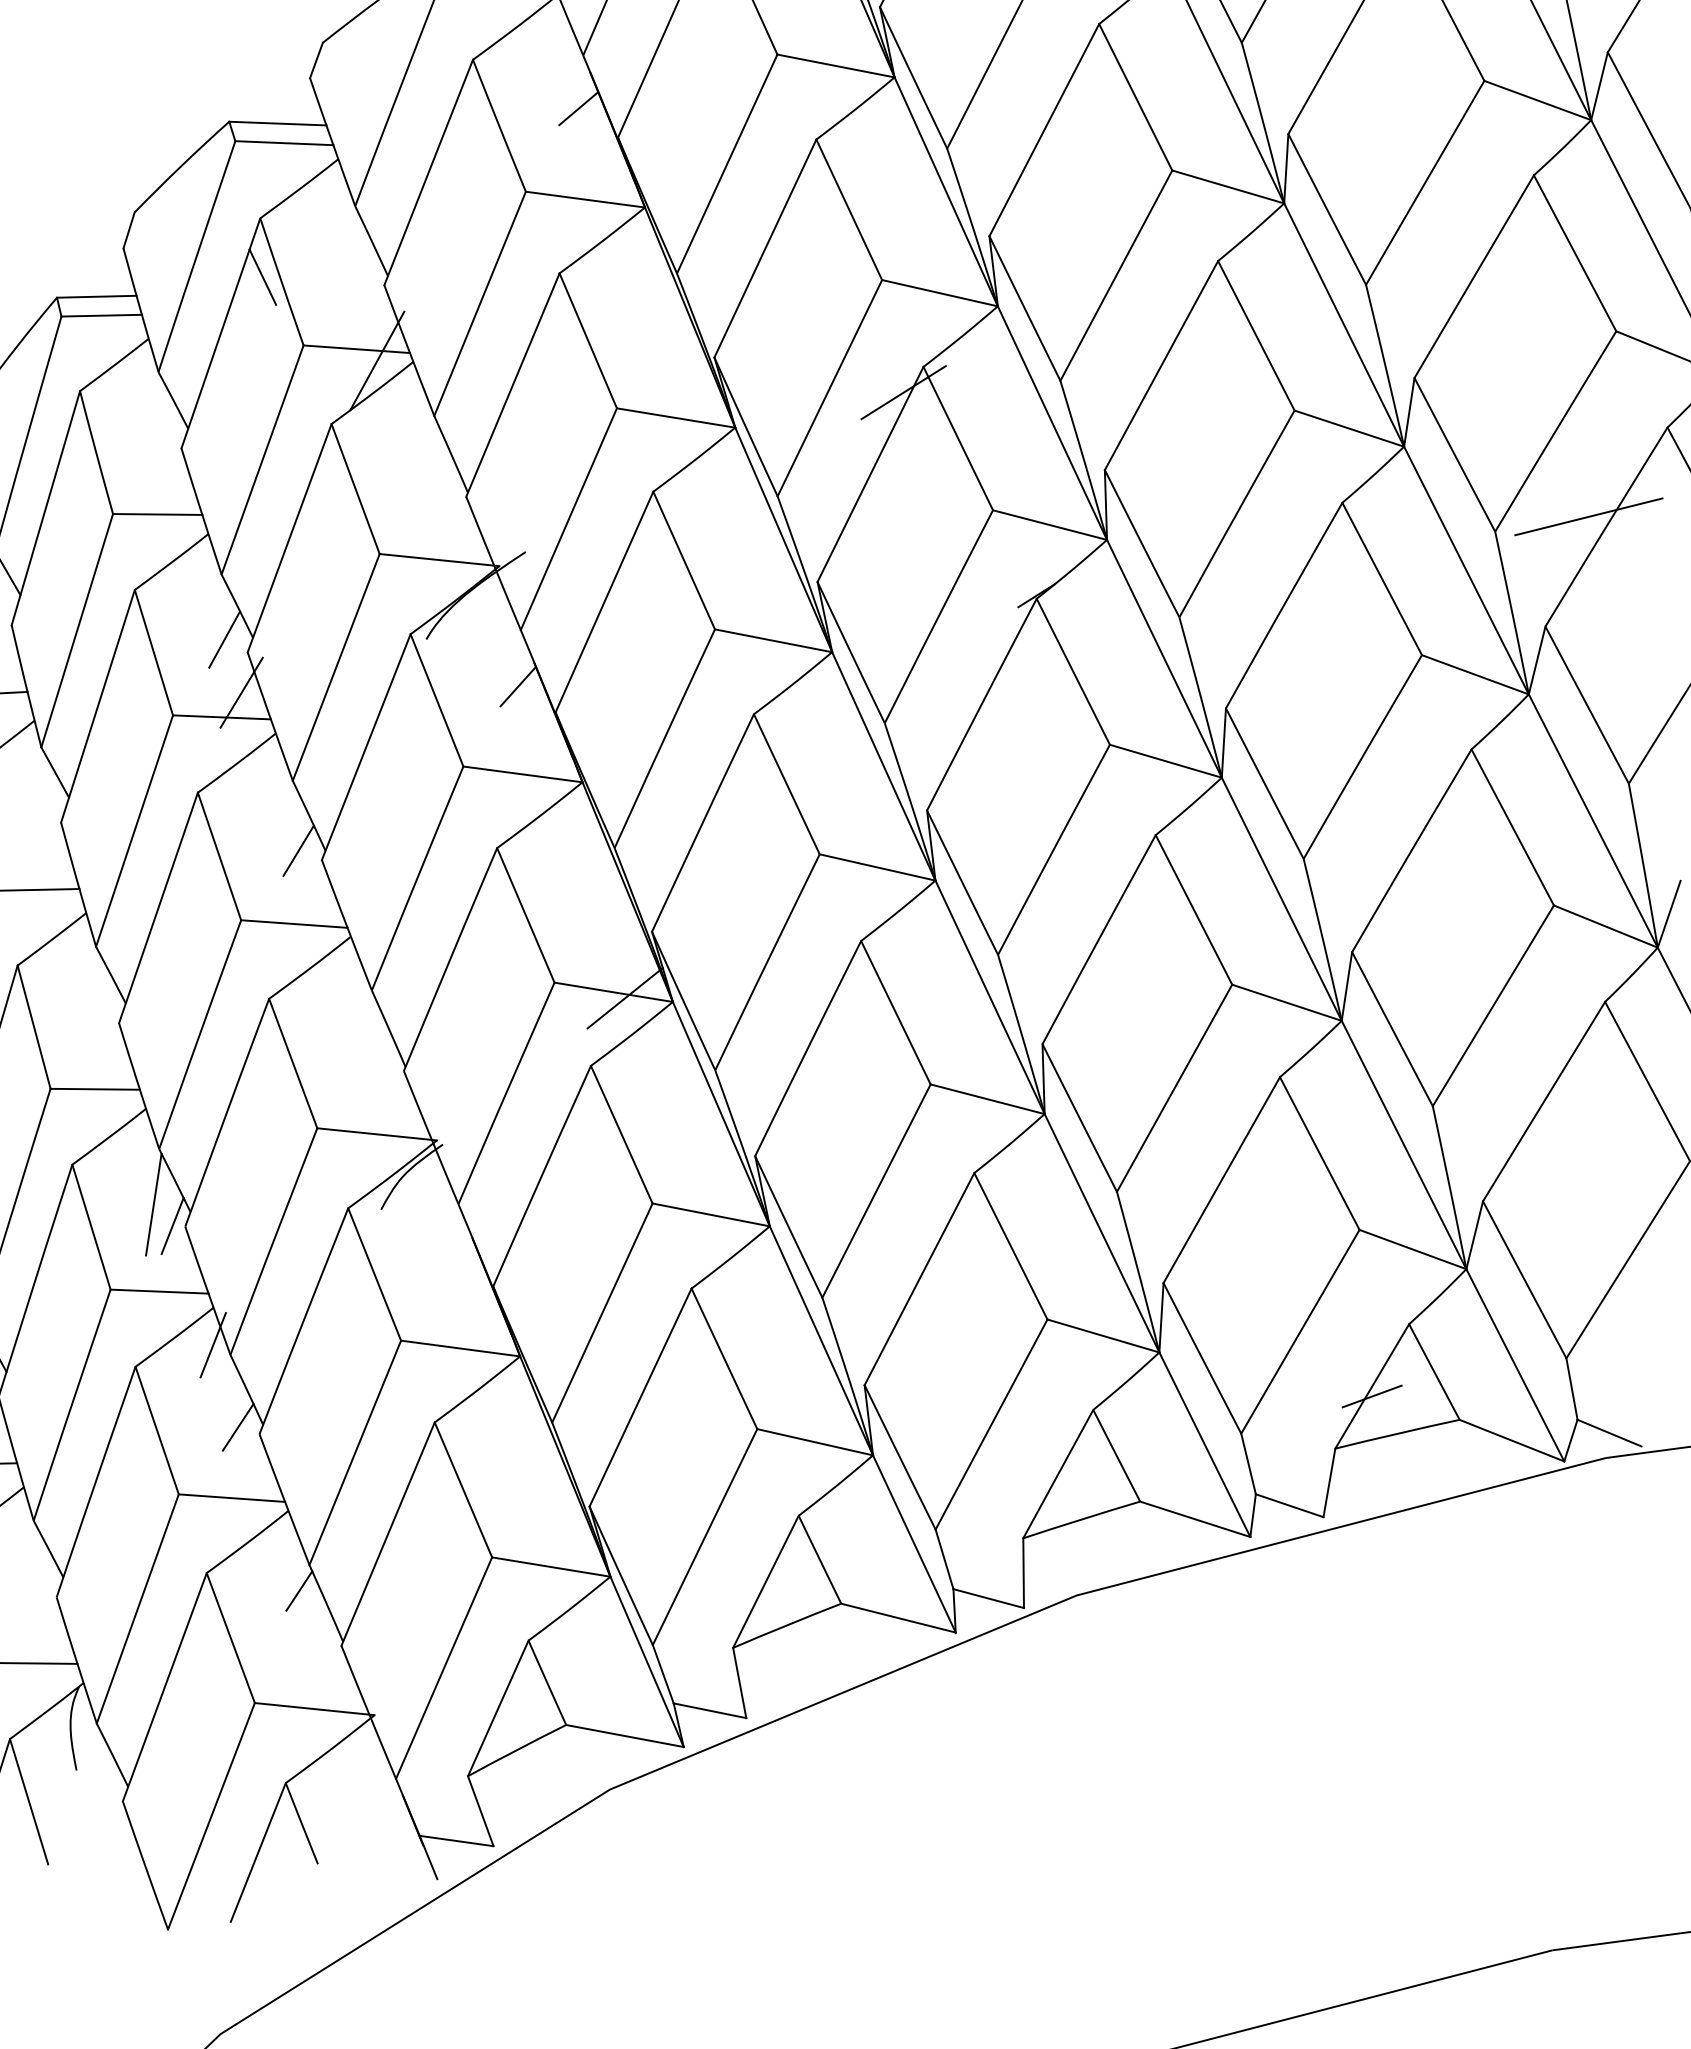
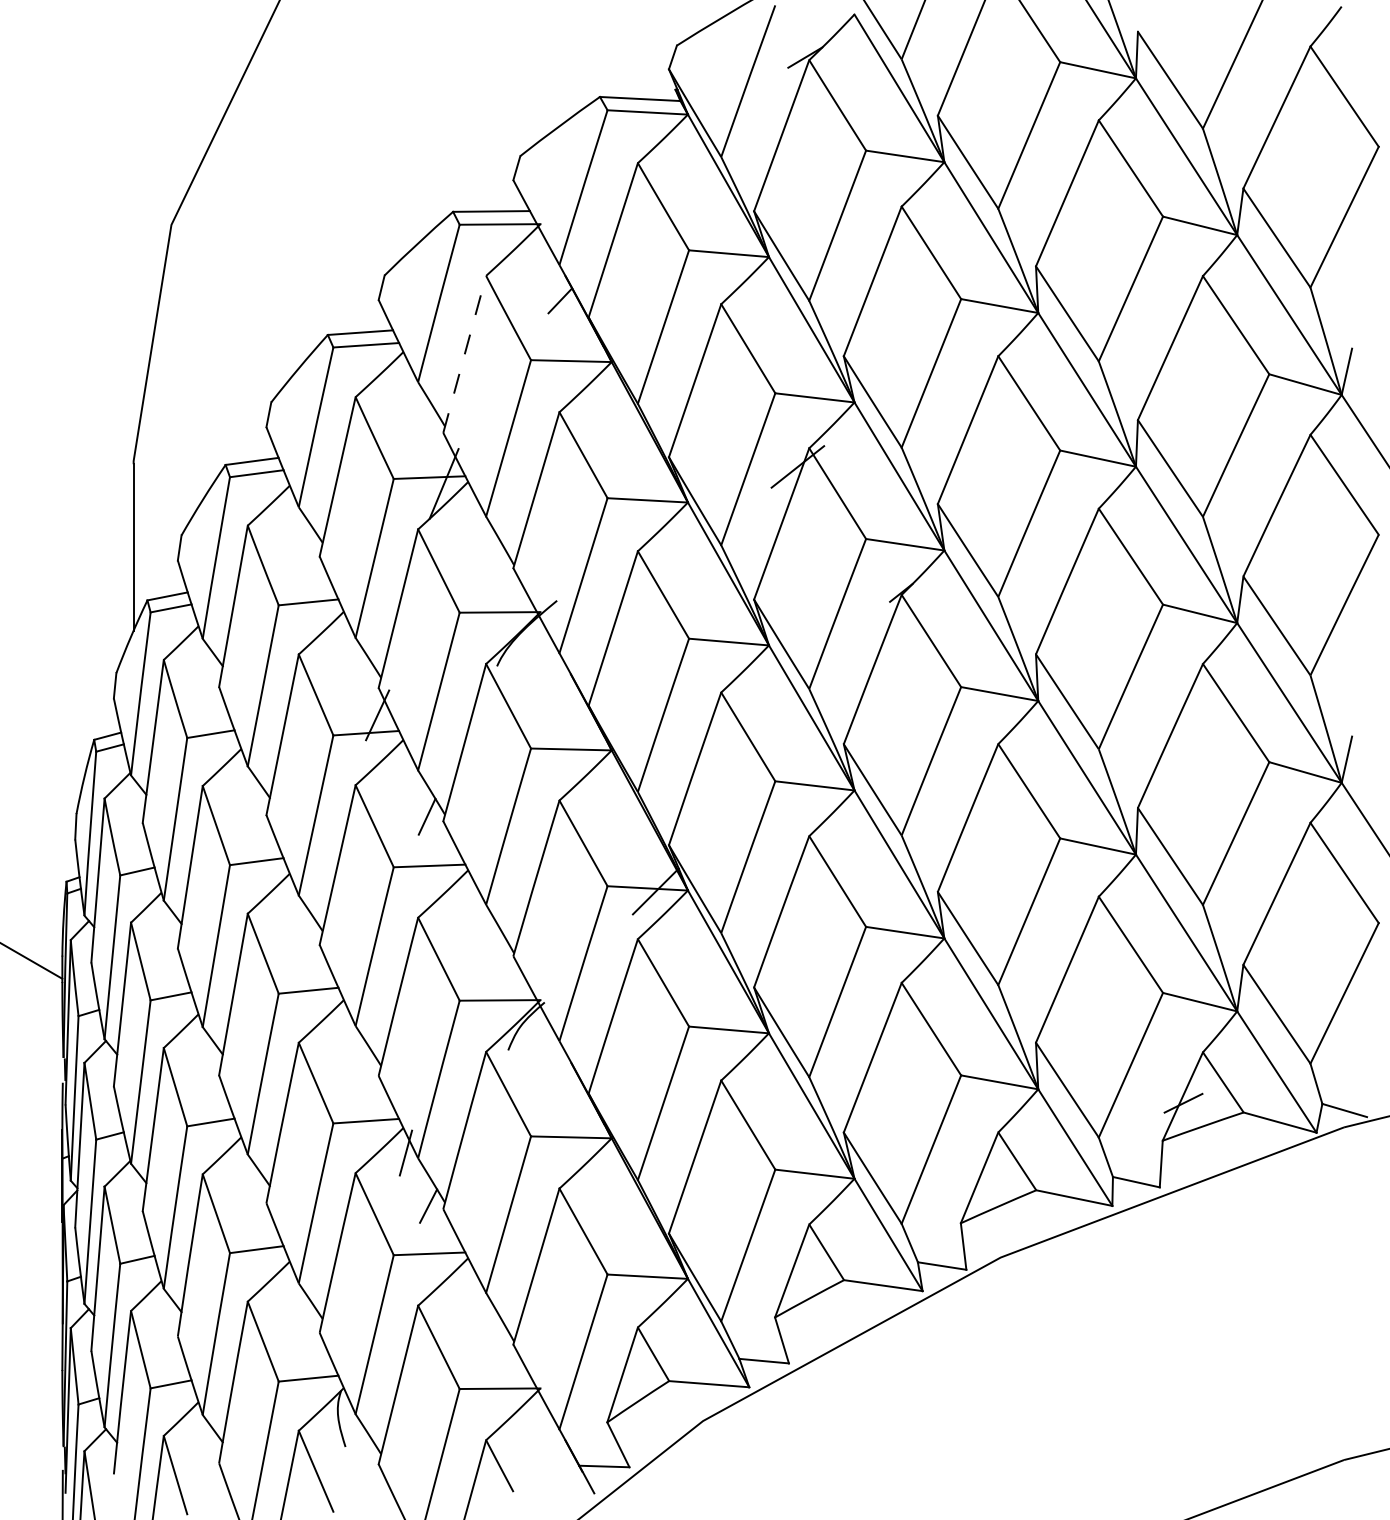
line: (428, 171) -> (464, 353), solid -> dashed
line: (262, 275) -> (361, 435), removed
line: (1589, 515) -> (1264, 499), removed
line: (224, 640) -> (362, 681), removed
line: (517, 685) -> (561, 690), removed
line: (152, 1204) -> (355, 1063), removed
line: (171, 1224) -> (369, 1075), removed
line: (299, 1590) -> (481, 1310), removed

